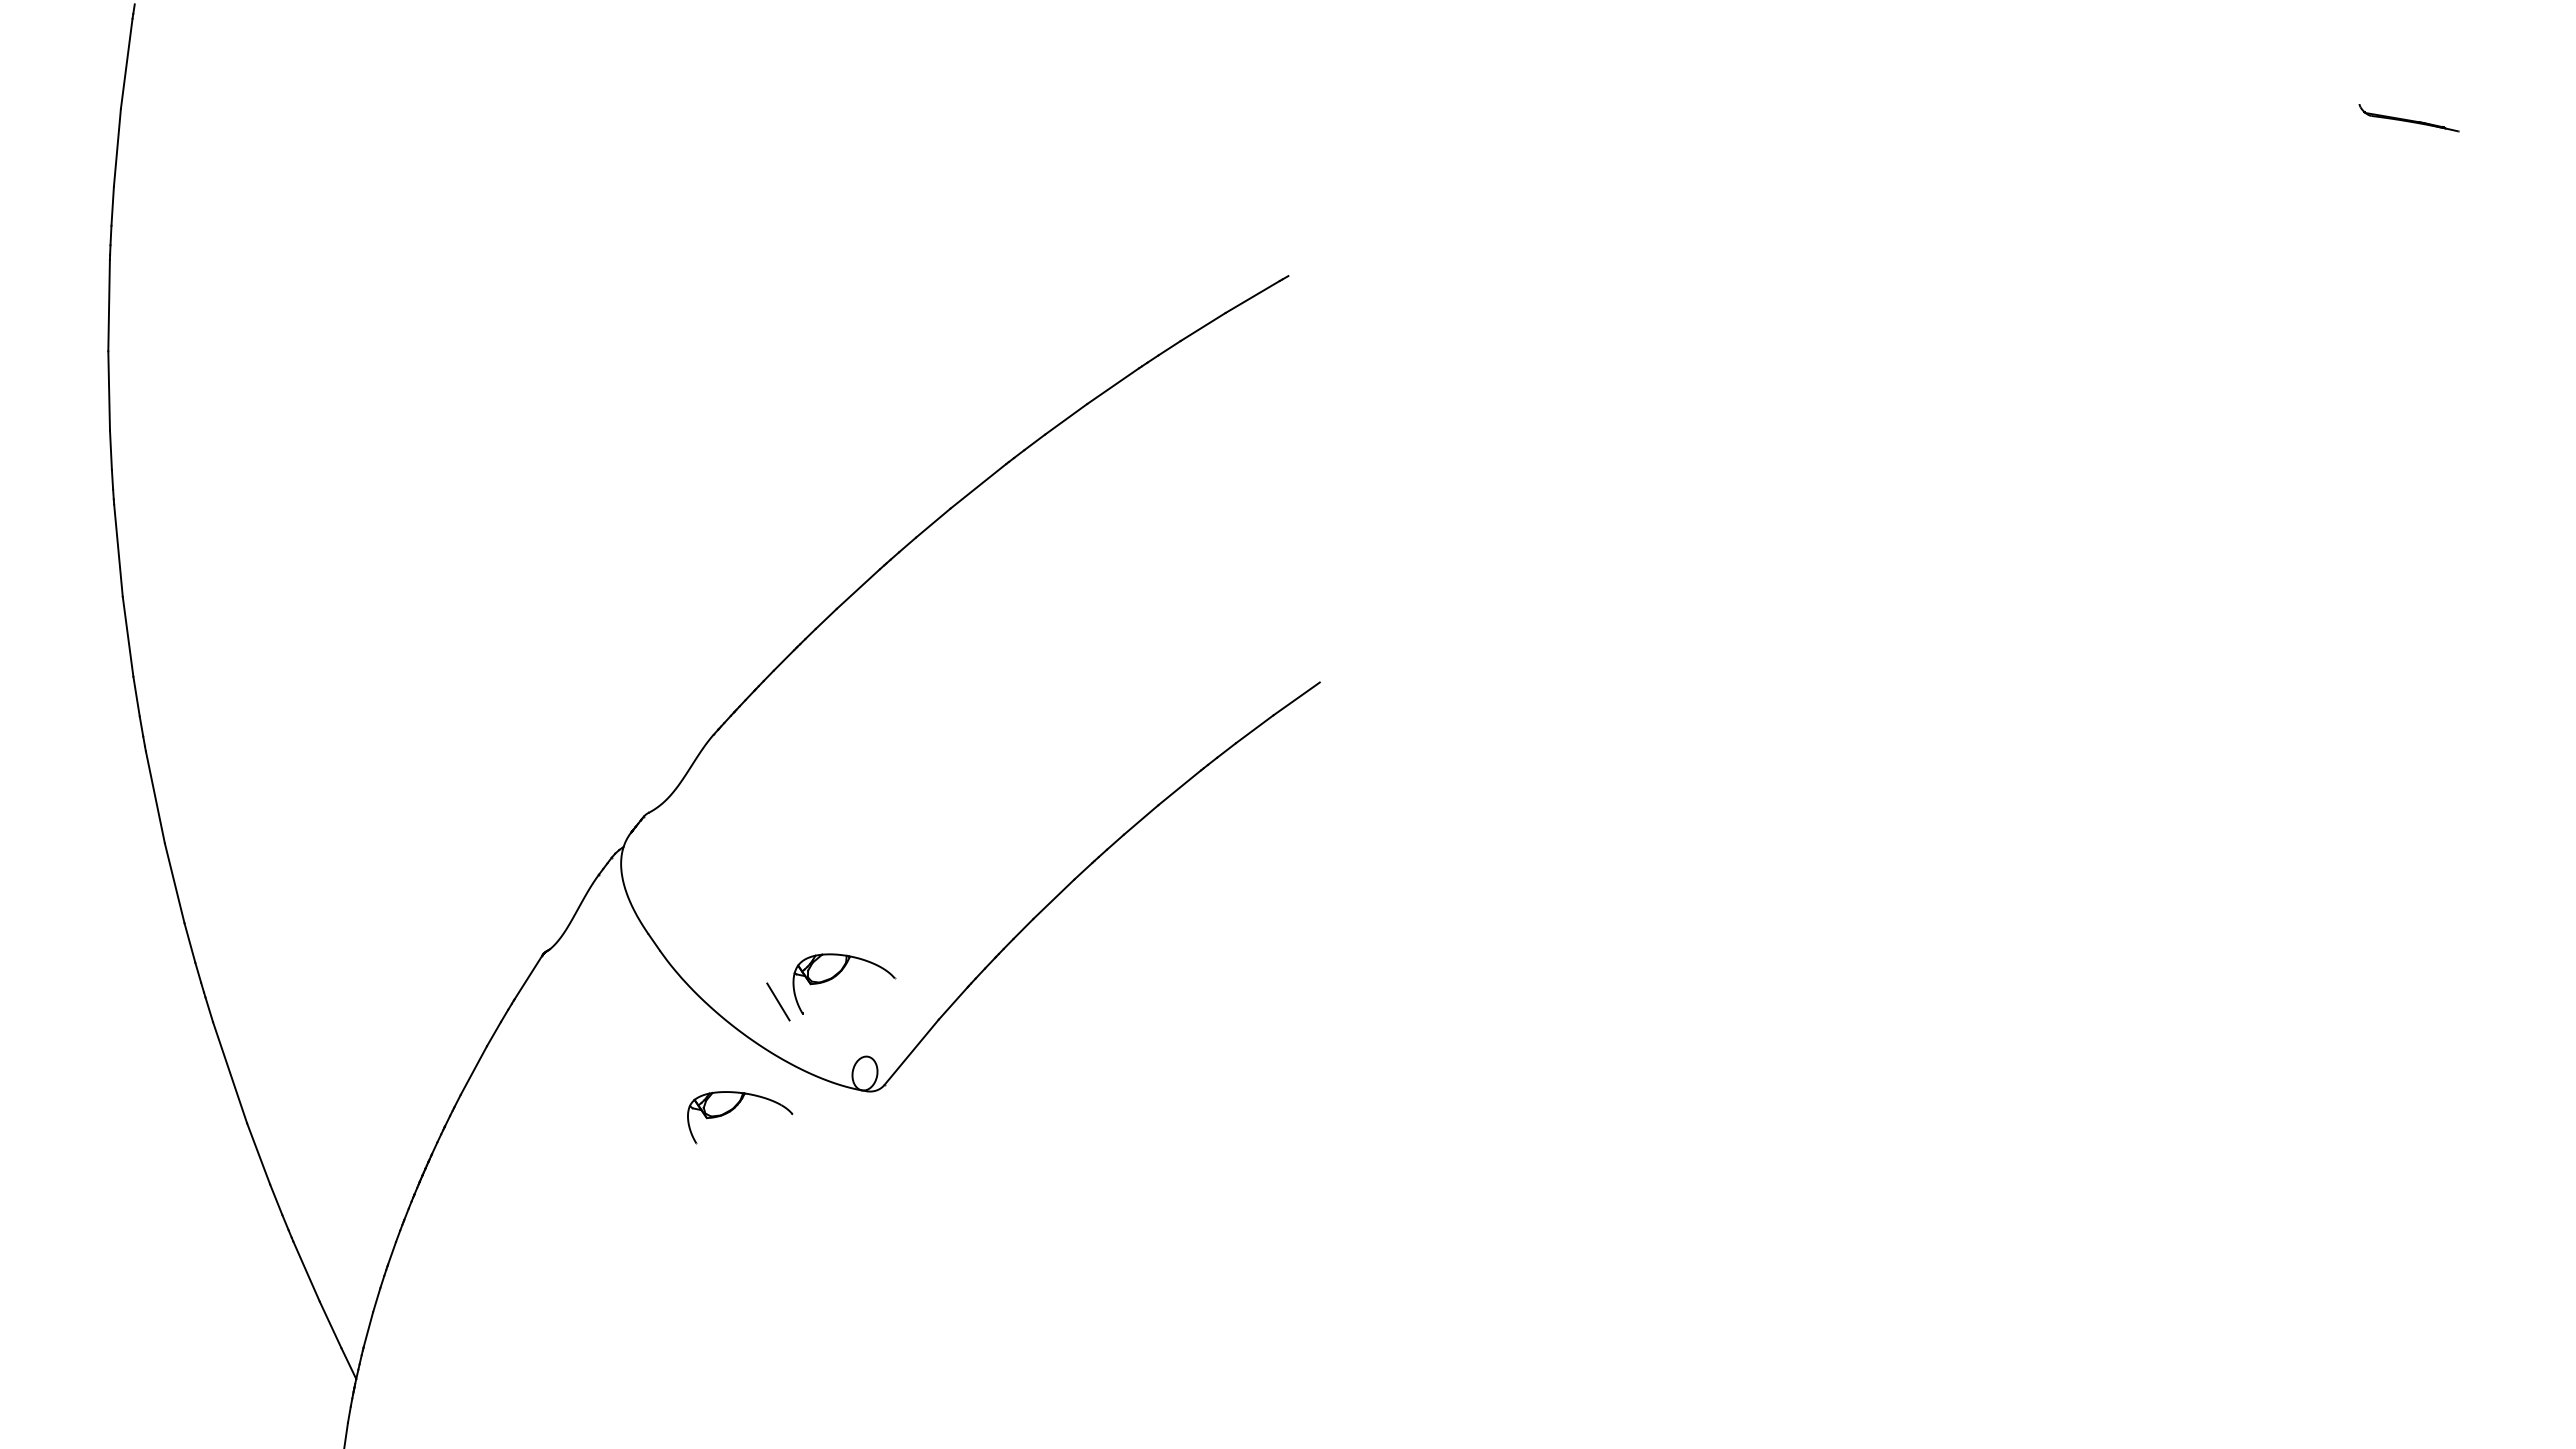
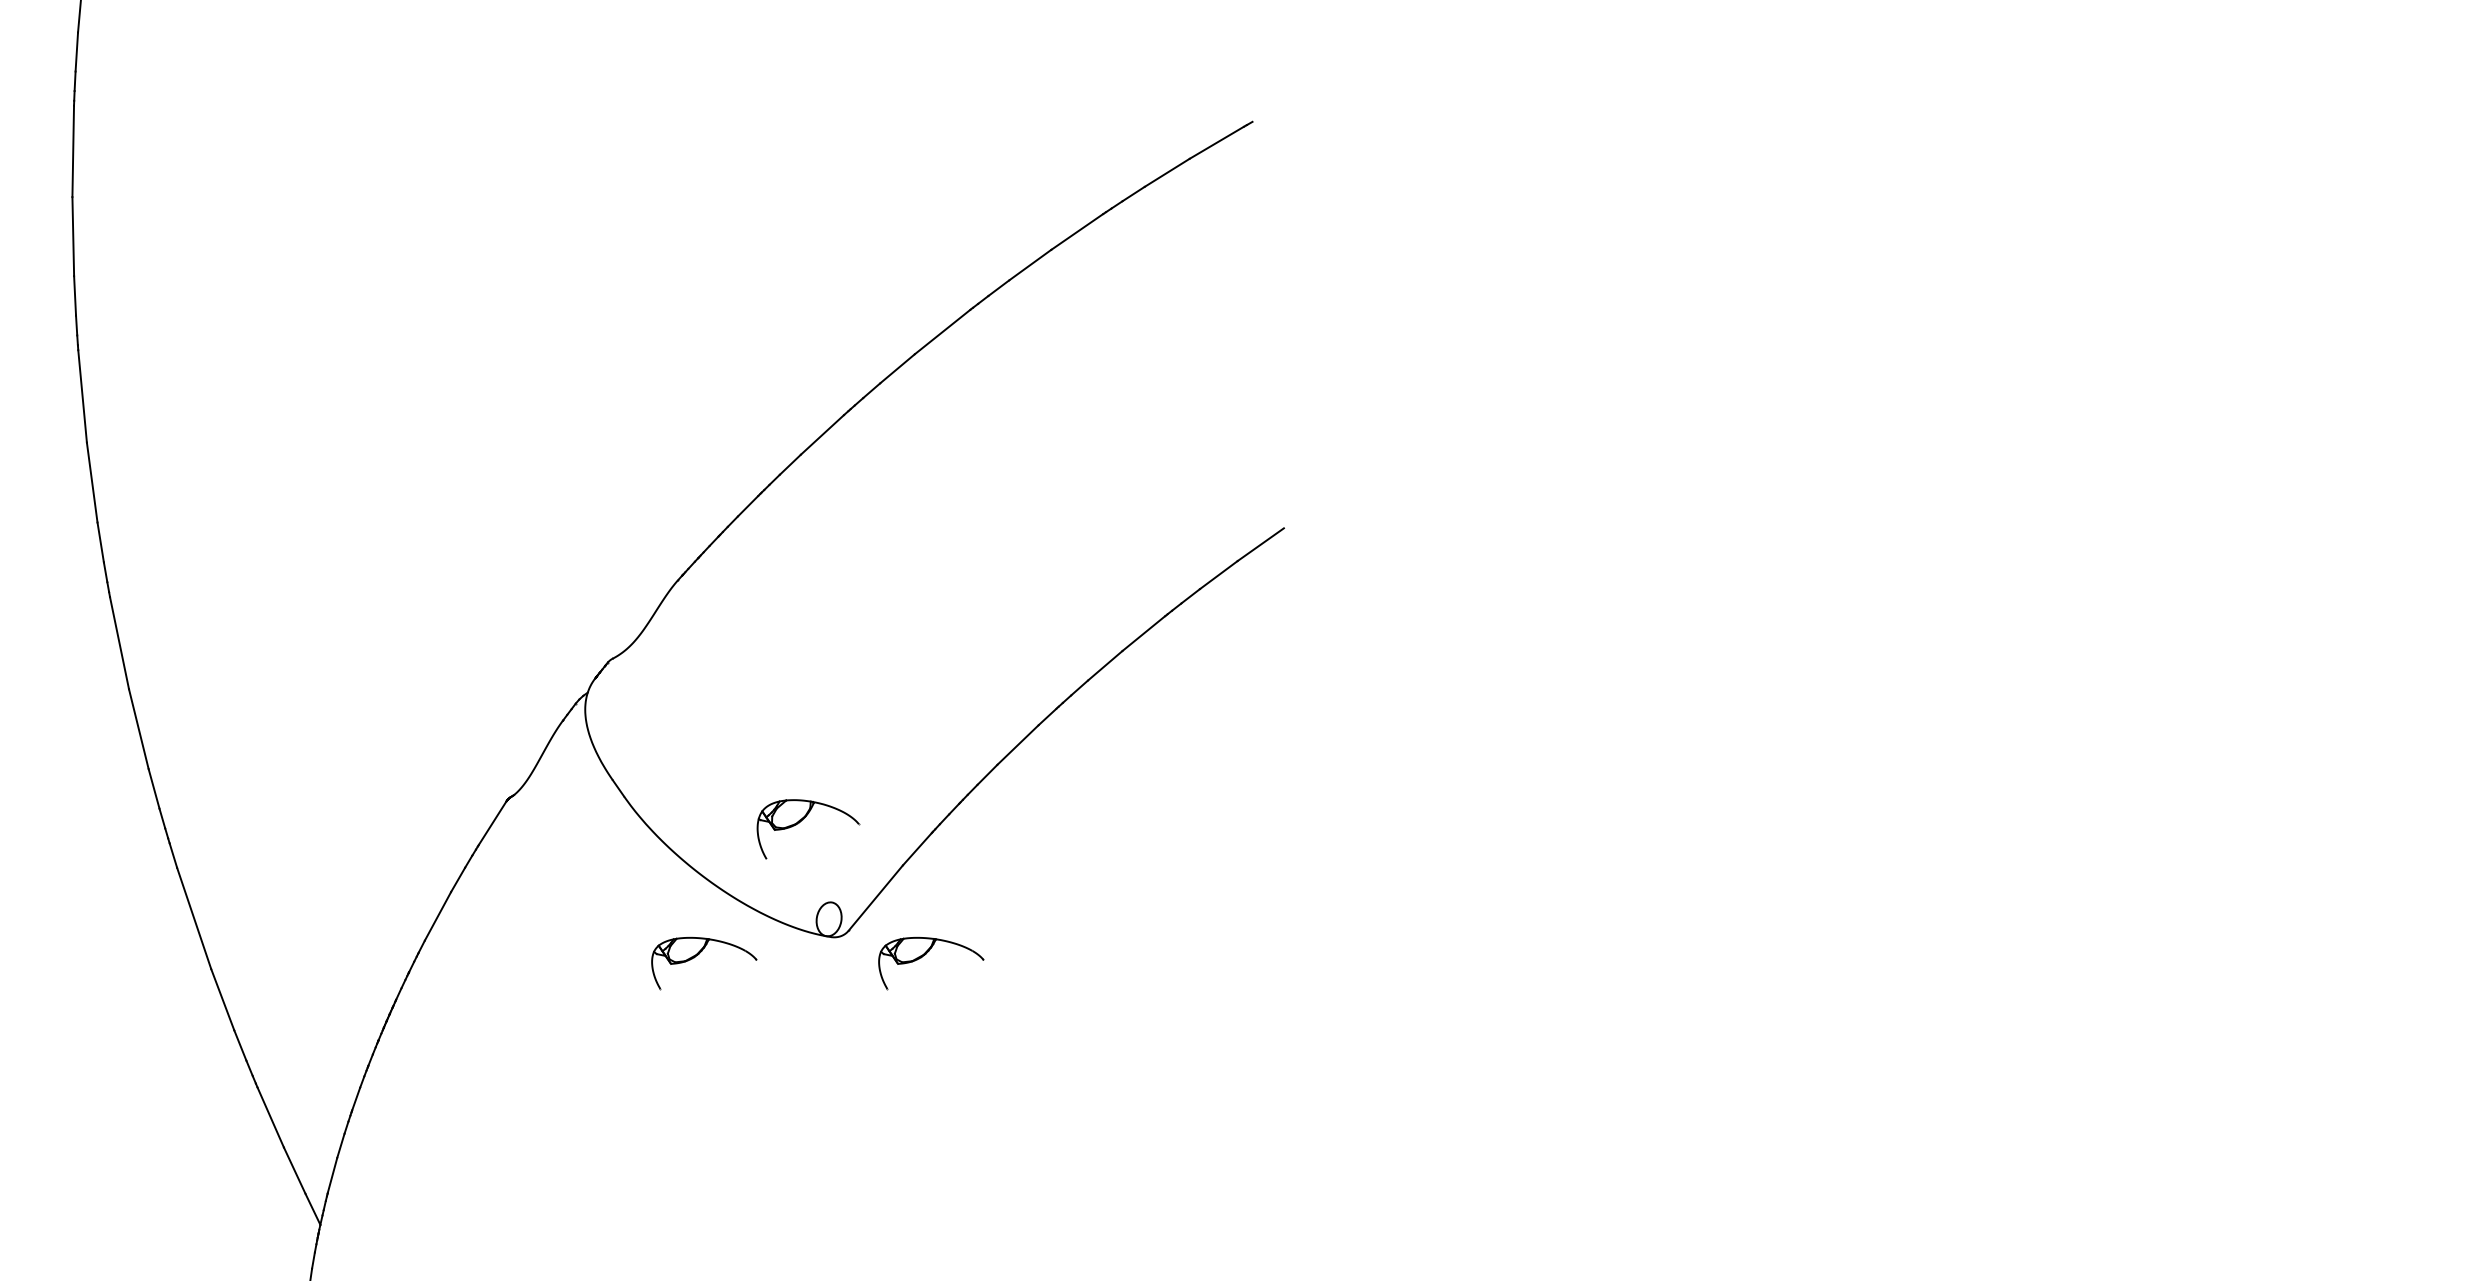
line: (778, 1001) -> (742, 847), removed
part: (961, 1109) -> (925, 955), added

